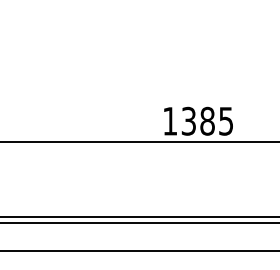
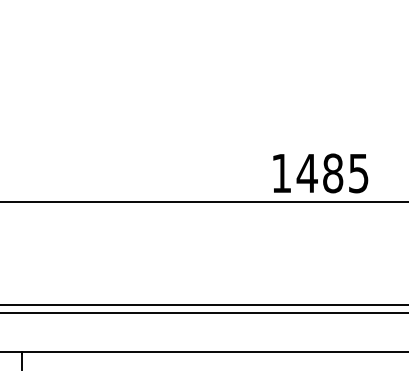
text: (188, 121) -> (306, 173), 1385 -> 1485

